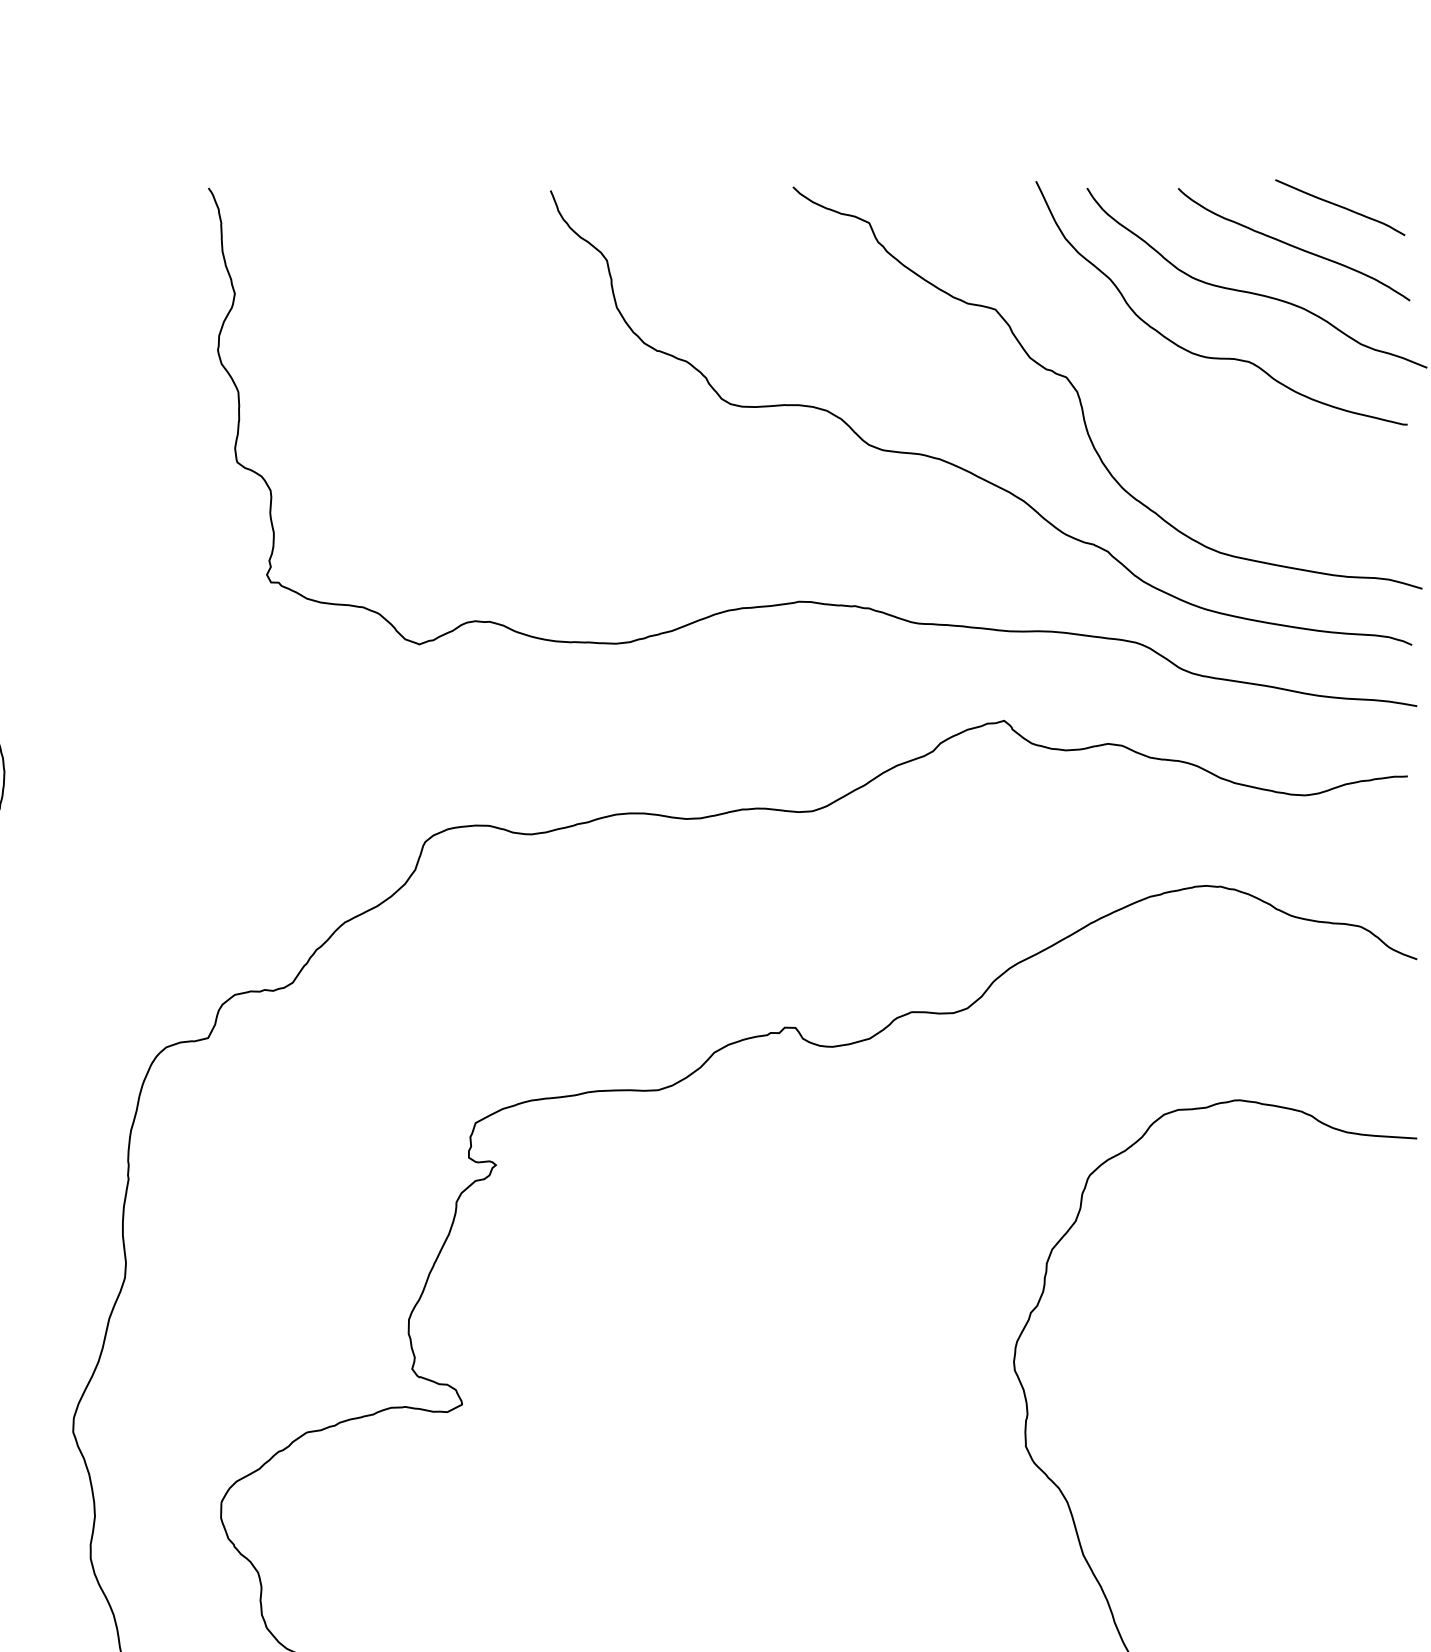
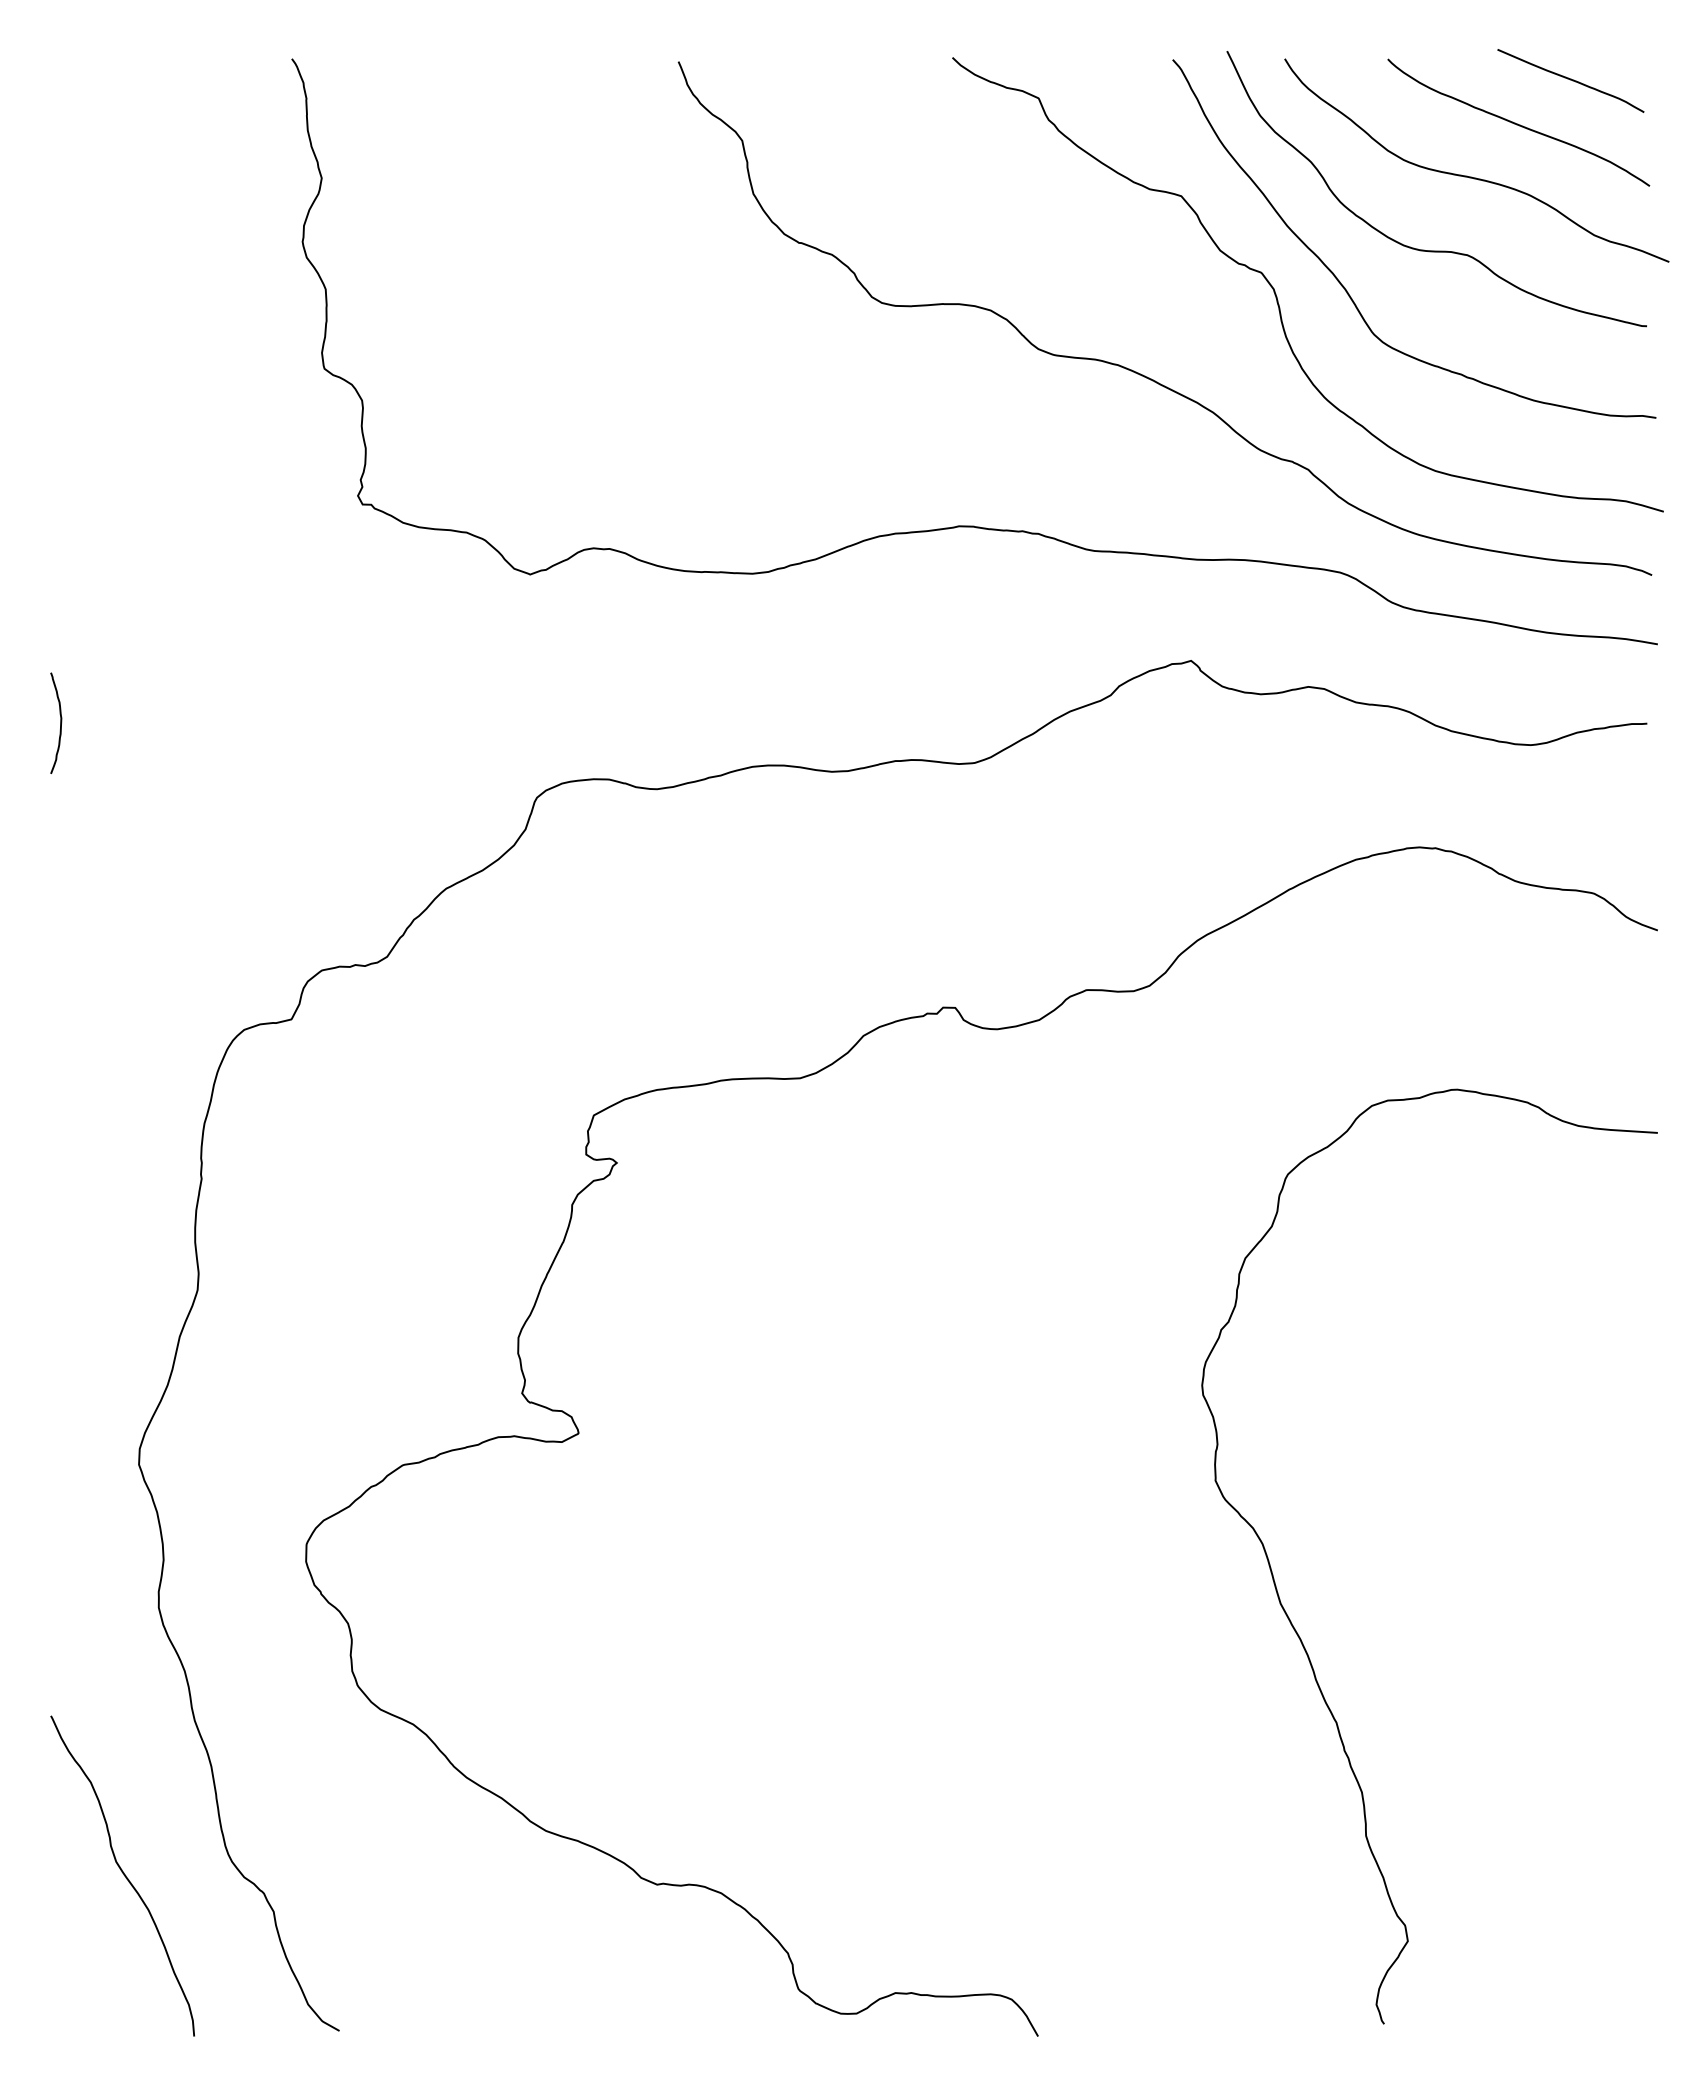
curve: (1142, 393) -> (1347, 290), added

